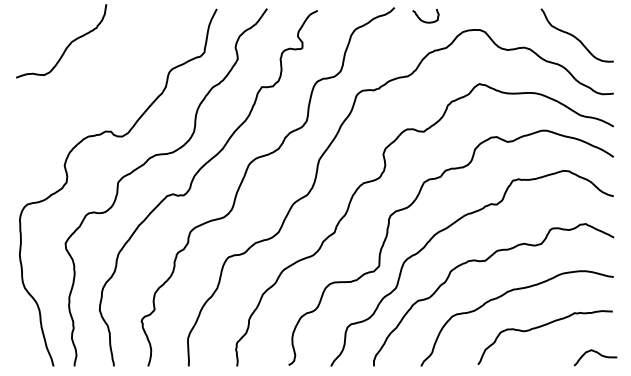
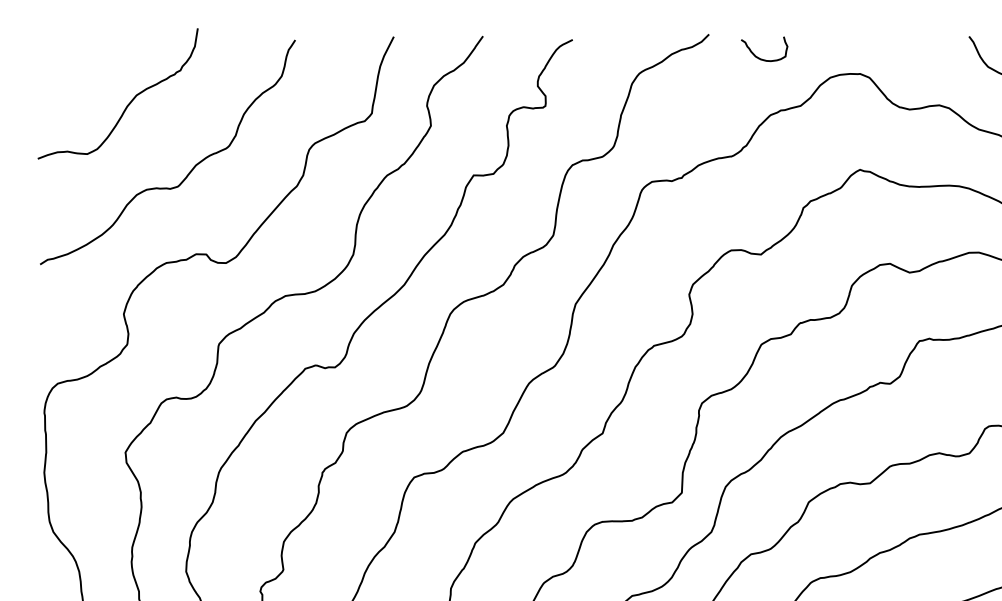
curve: (101, 84) -> (189, 170), added

